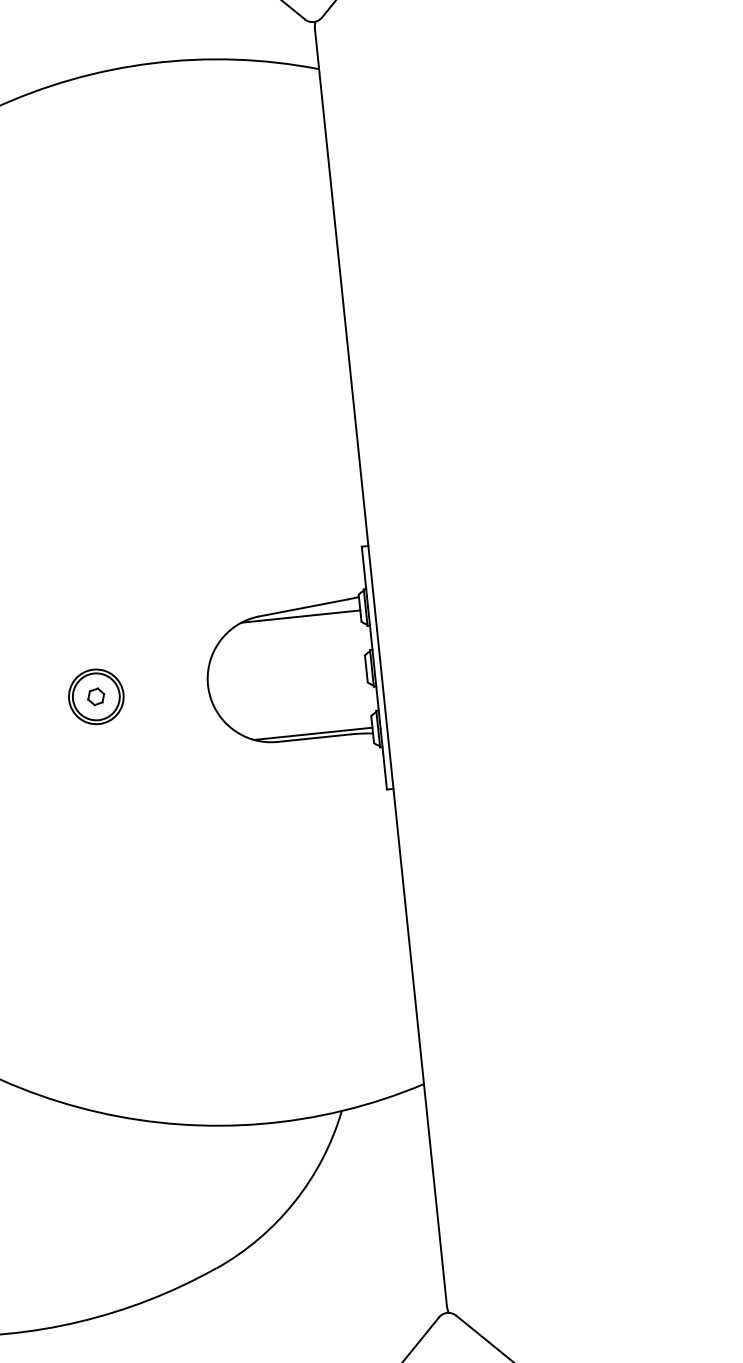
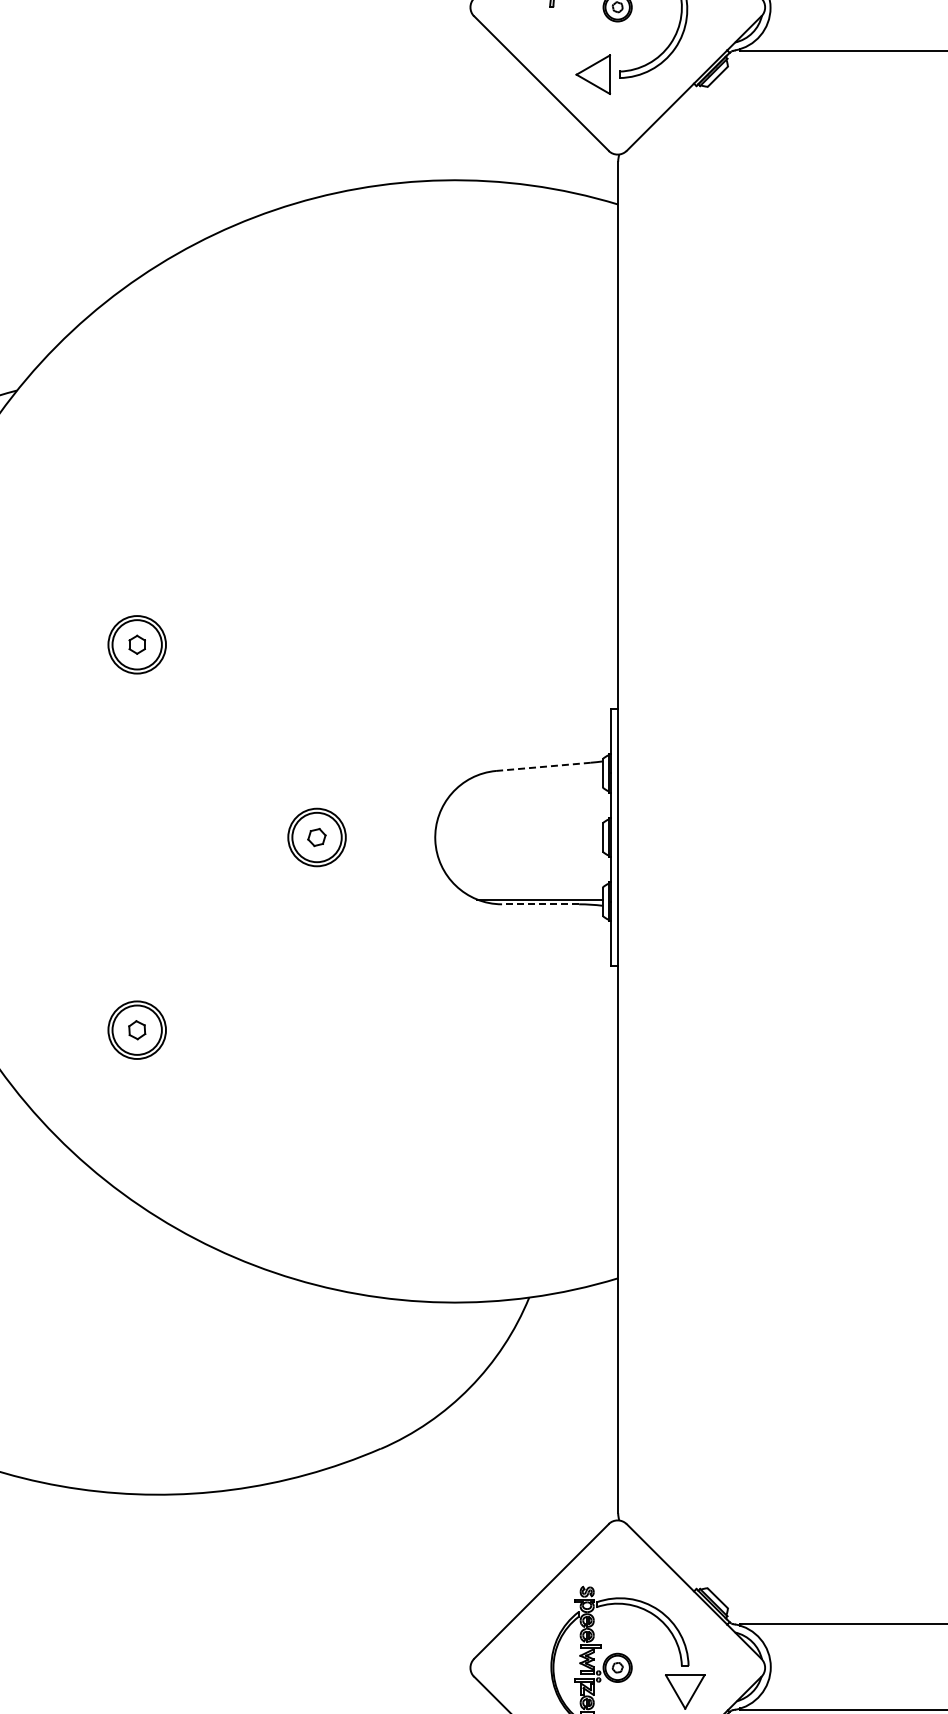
line: (303, 607) -> (543, 766), solid -> dashed
line: (300, 616) -> (539, 775), removed
line: (314, 738) -> (540, 904), solid -> dashed

